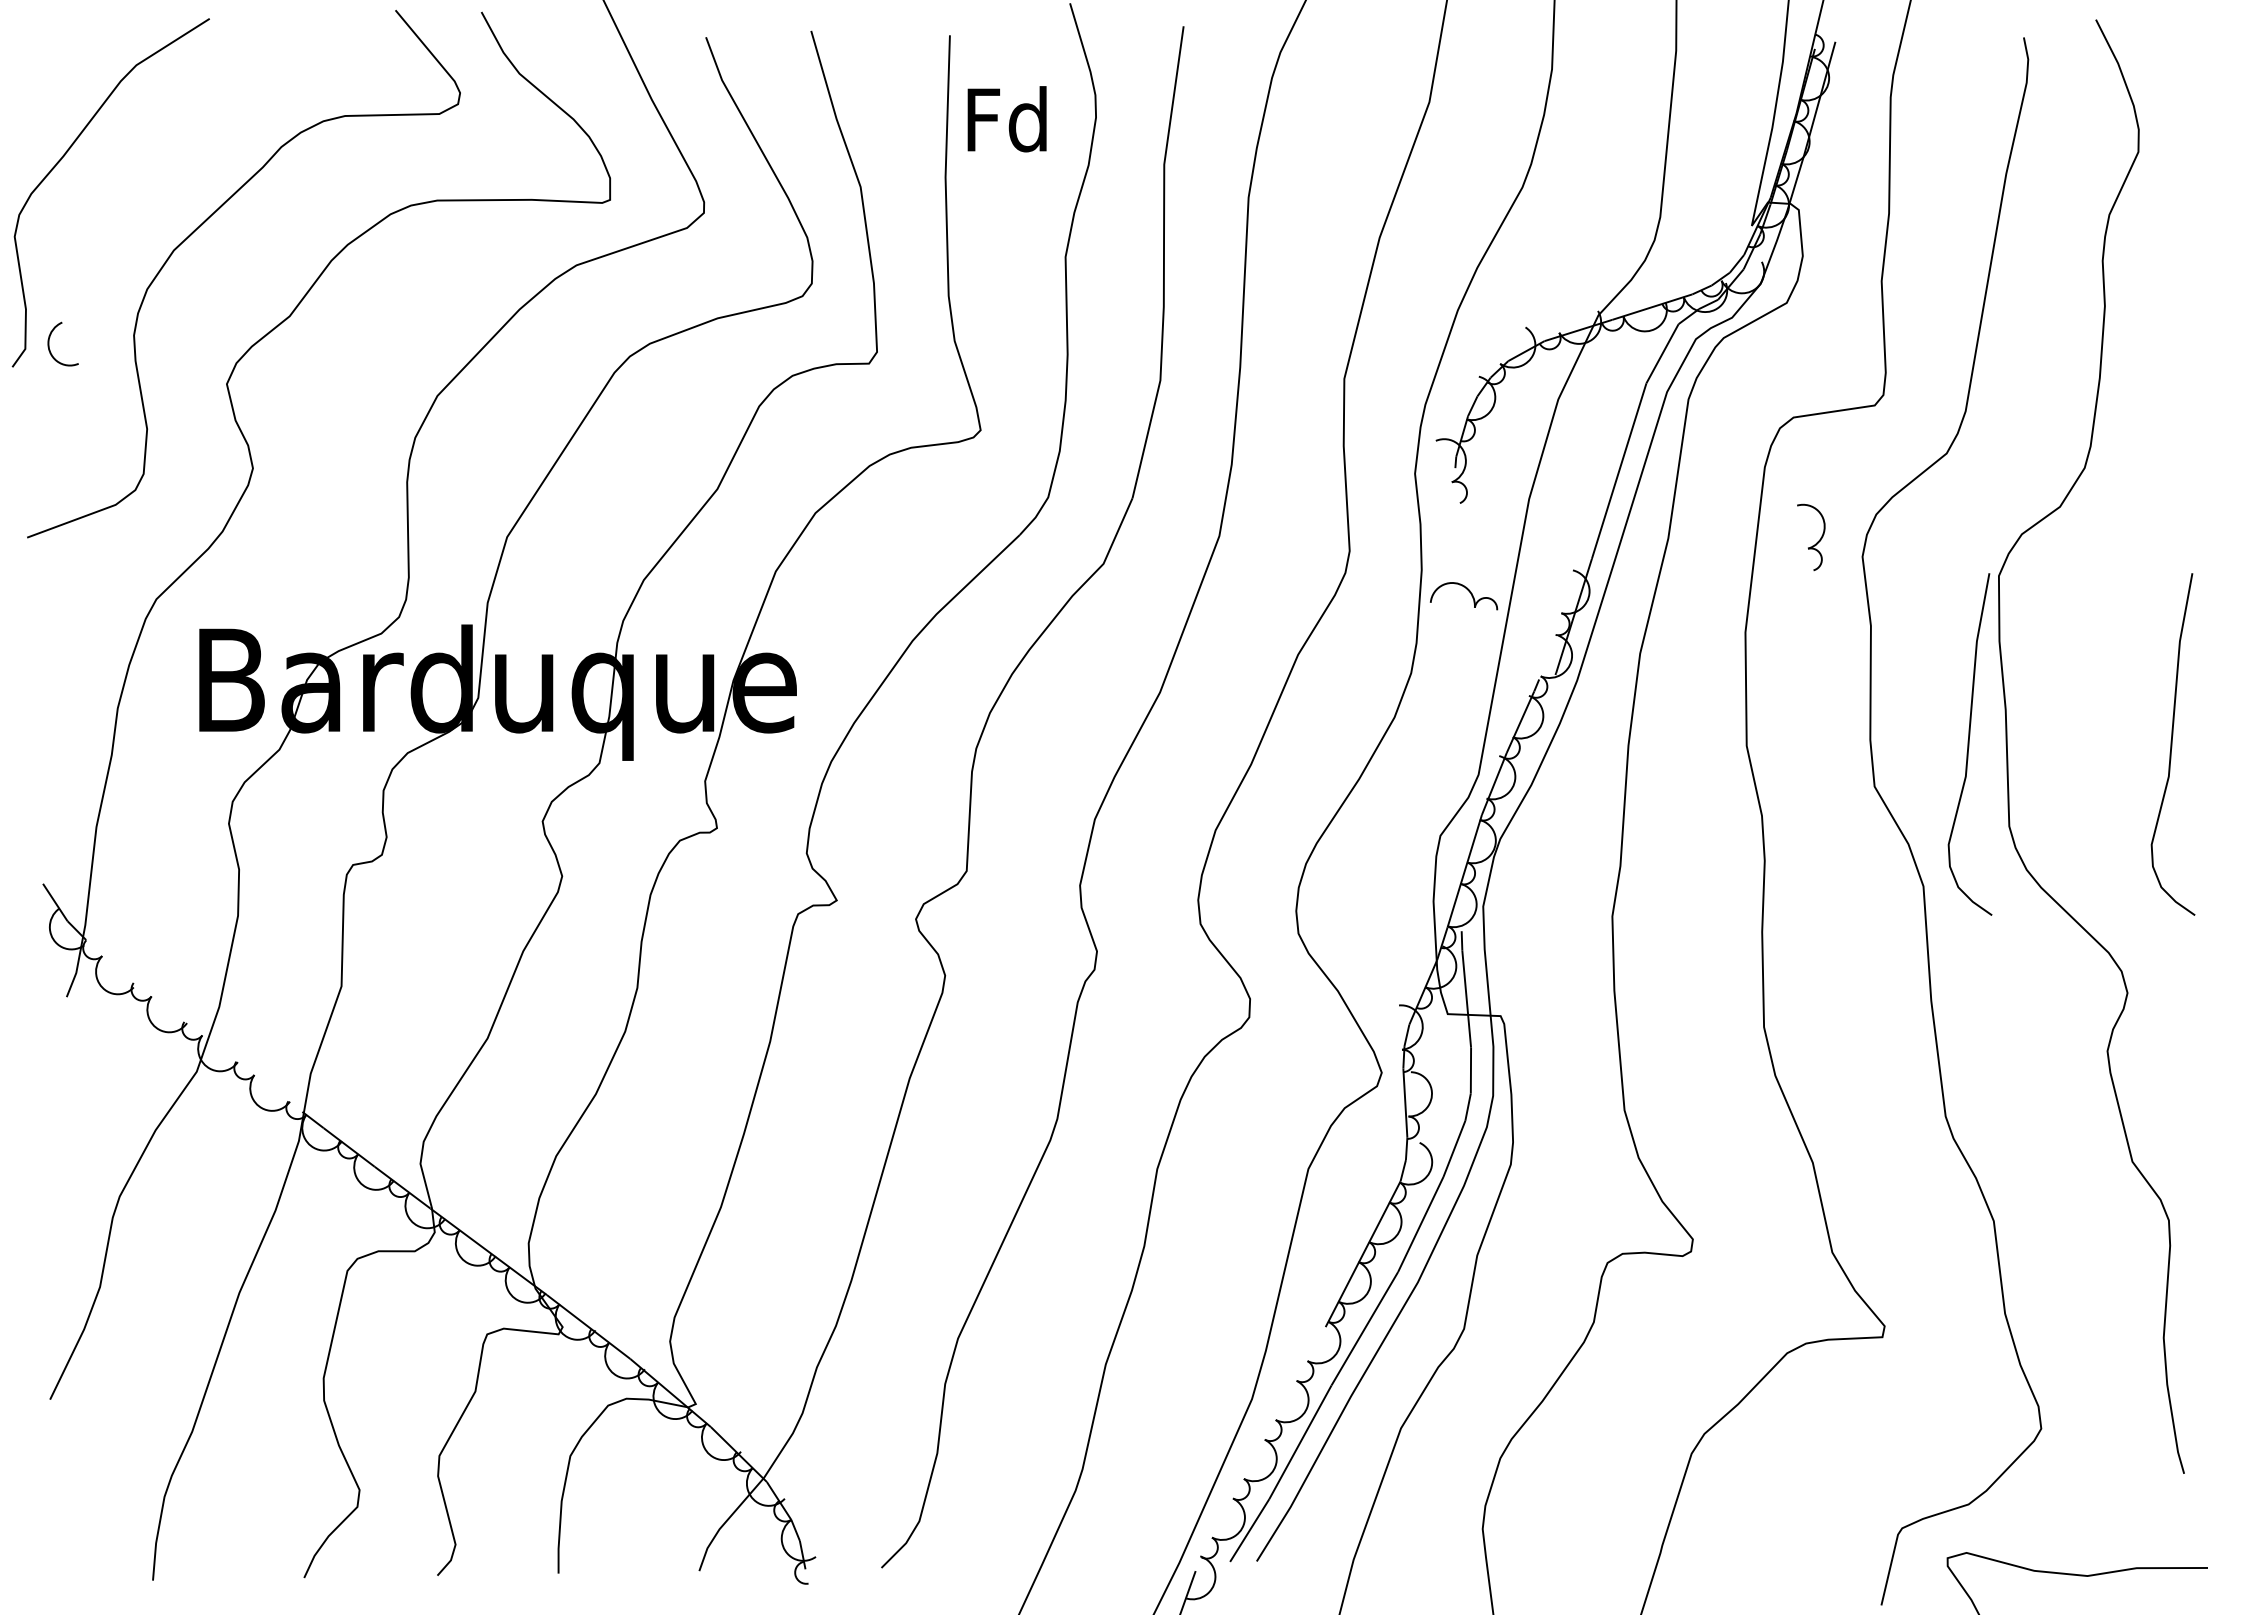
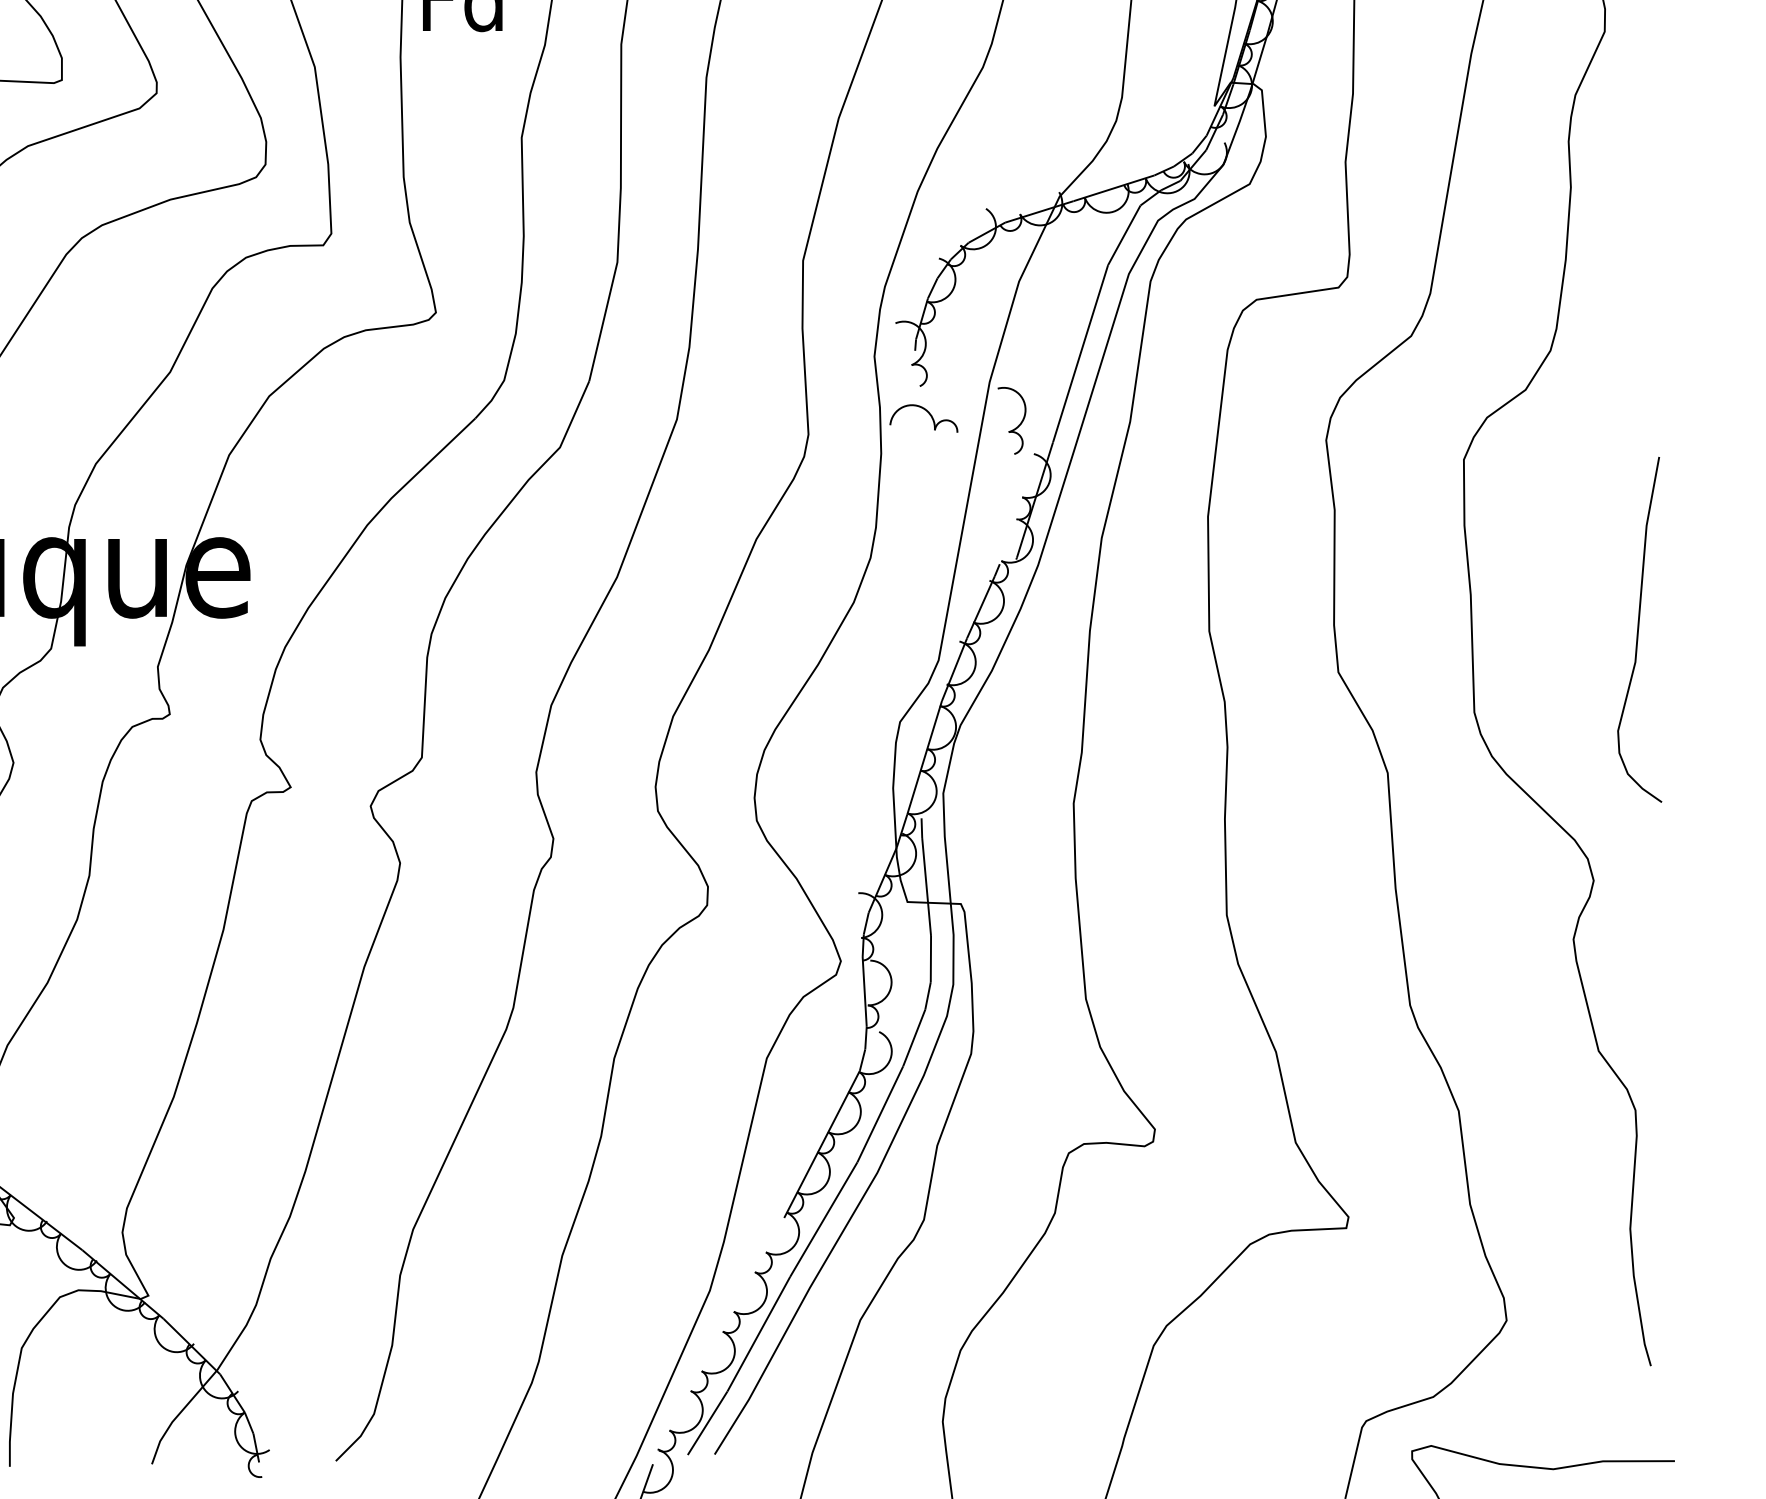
part: (1816, 542) -> (1017, 425), moved
part: (1468, 591) -> (928, 413), moved
curve: (1969, 744) -> (1434, 629), removed

